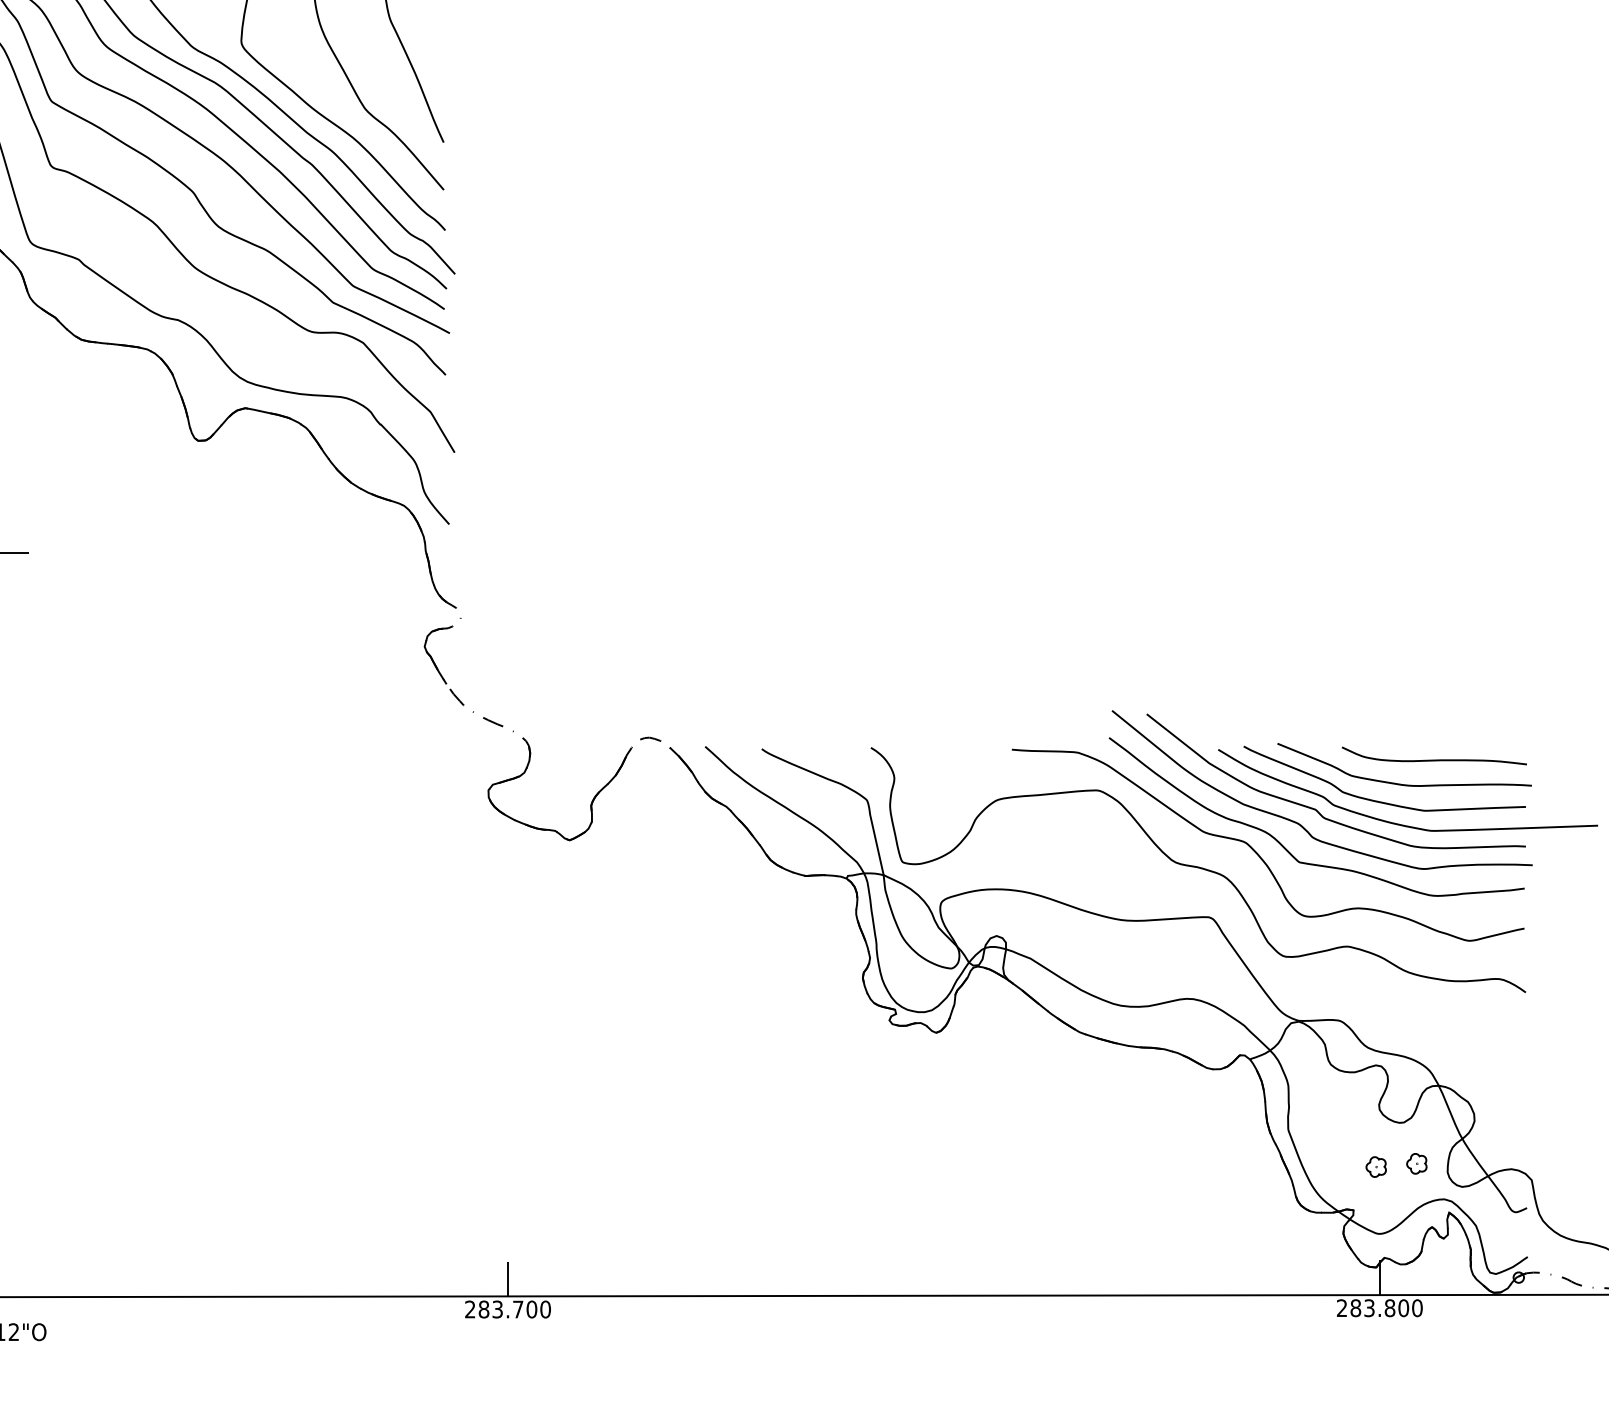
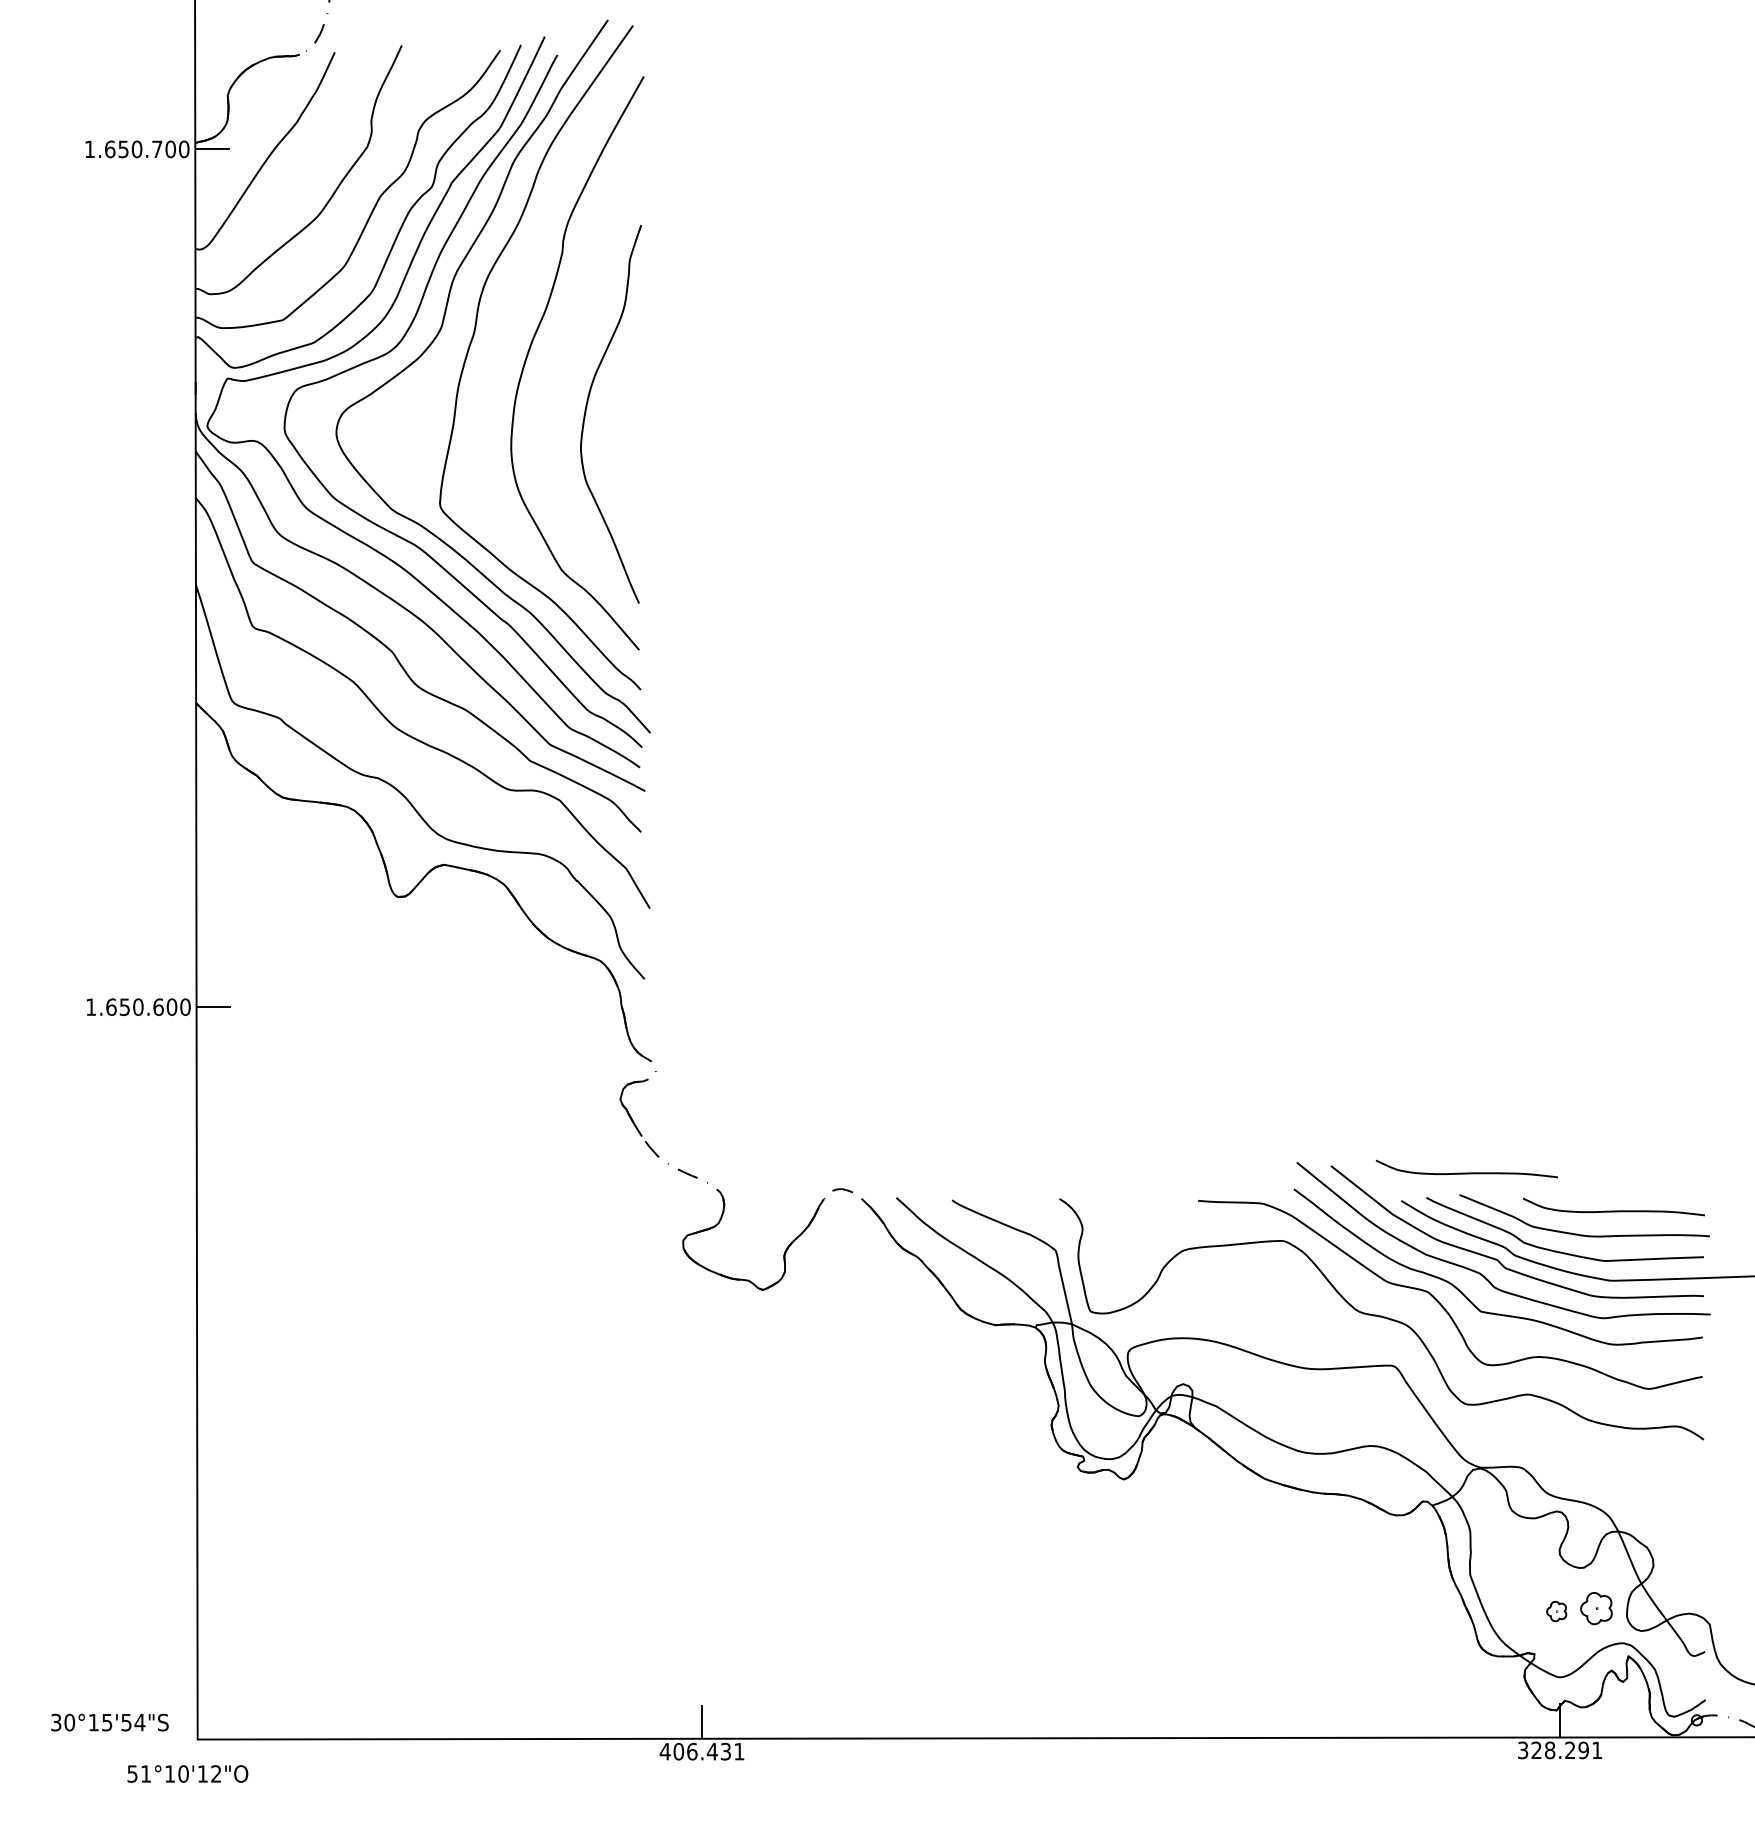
curve: (1284, 720) -> (1466, 1172), added
part: (1416, 1162) -> (1596, 1607), size x1.6
text: (1380, 1308) -> (1560, 1750), 283.800 -> 328.291
text: (507, 1309) -> (701, 1751), 283.700 -> 406.431

